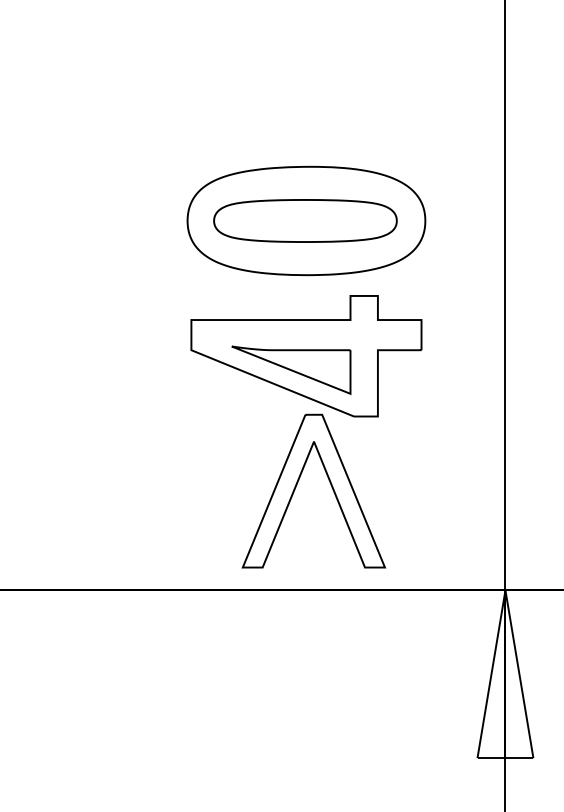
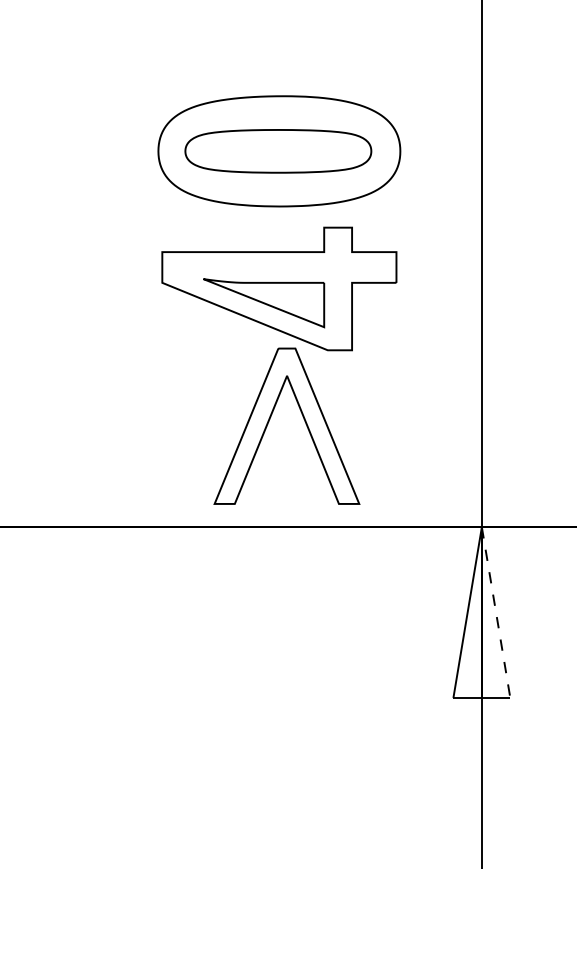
line: (519, 674) -> (496, 612), solid -> dashed

